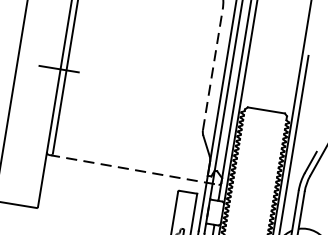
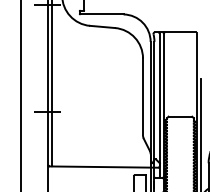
line: (213, 69) -> (143, 96), dashed -> solid
line: (134, 170) -> (104, 167), dashed -> solid

